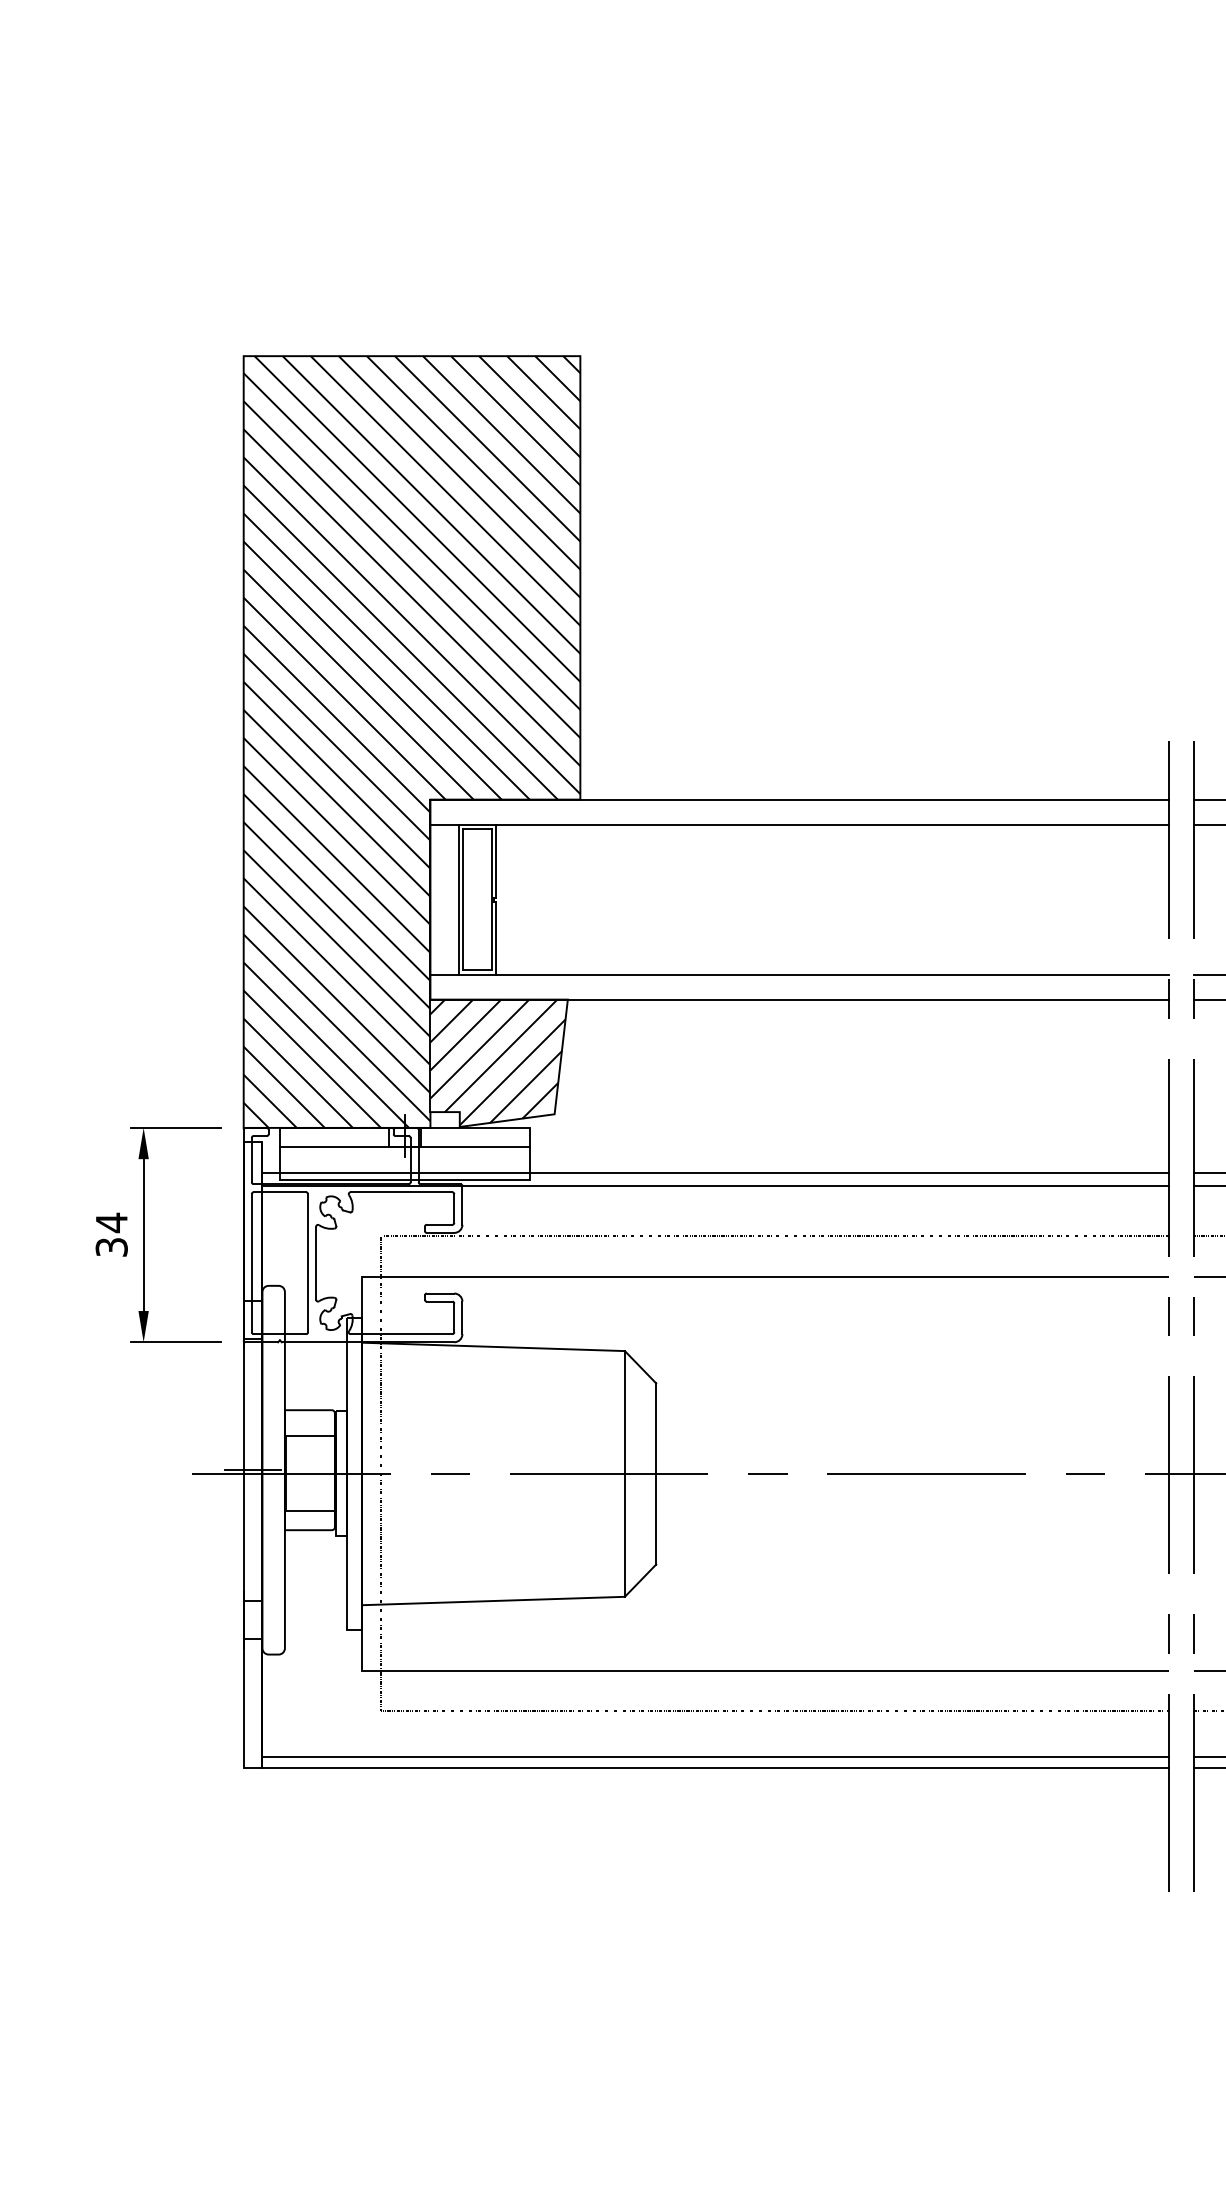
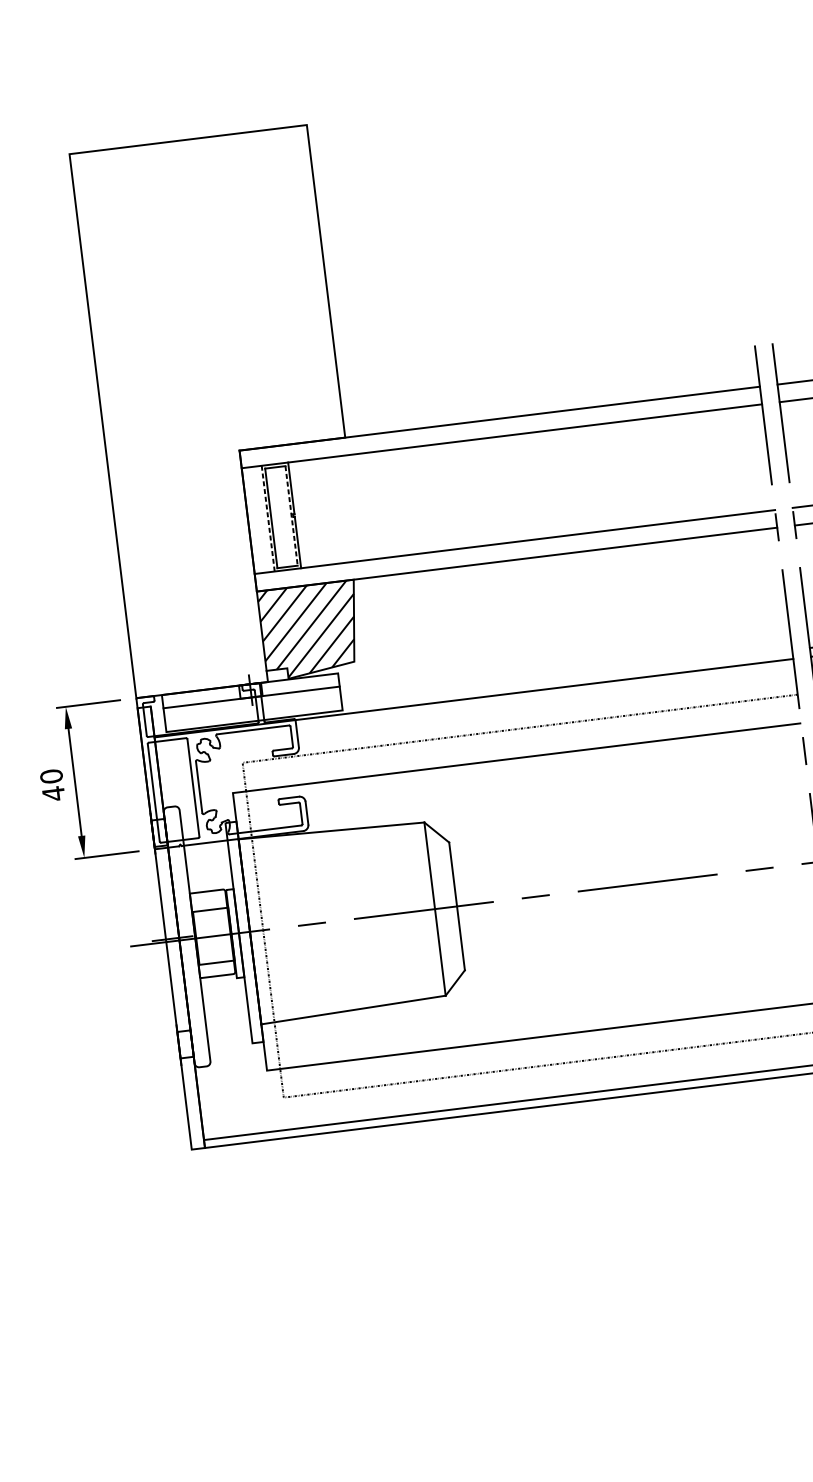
hatch: (411, 741) -> (221, 411), removed
line: (458, 899) -> (267, 518), solid -> dashed
line: (491, 899) -> (291, 515), solid -> dashed
line: (715, 1173) -> (472, 689), removed
text: (111, 1234) -> (52, 784), 34 -> 40

